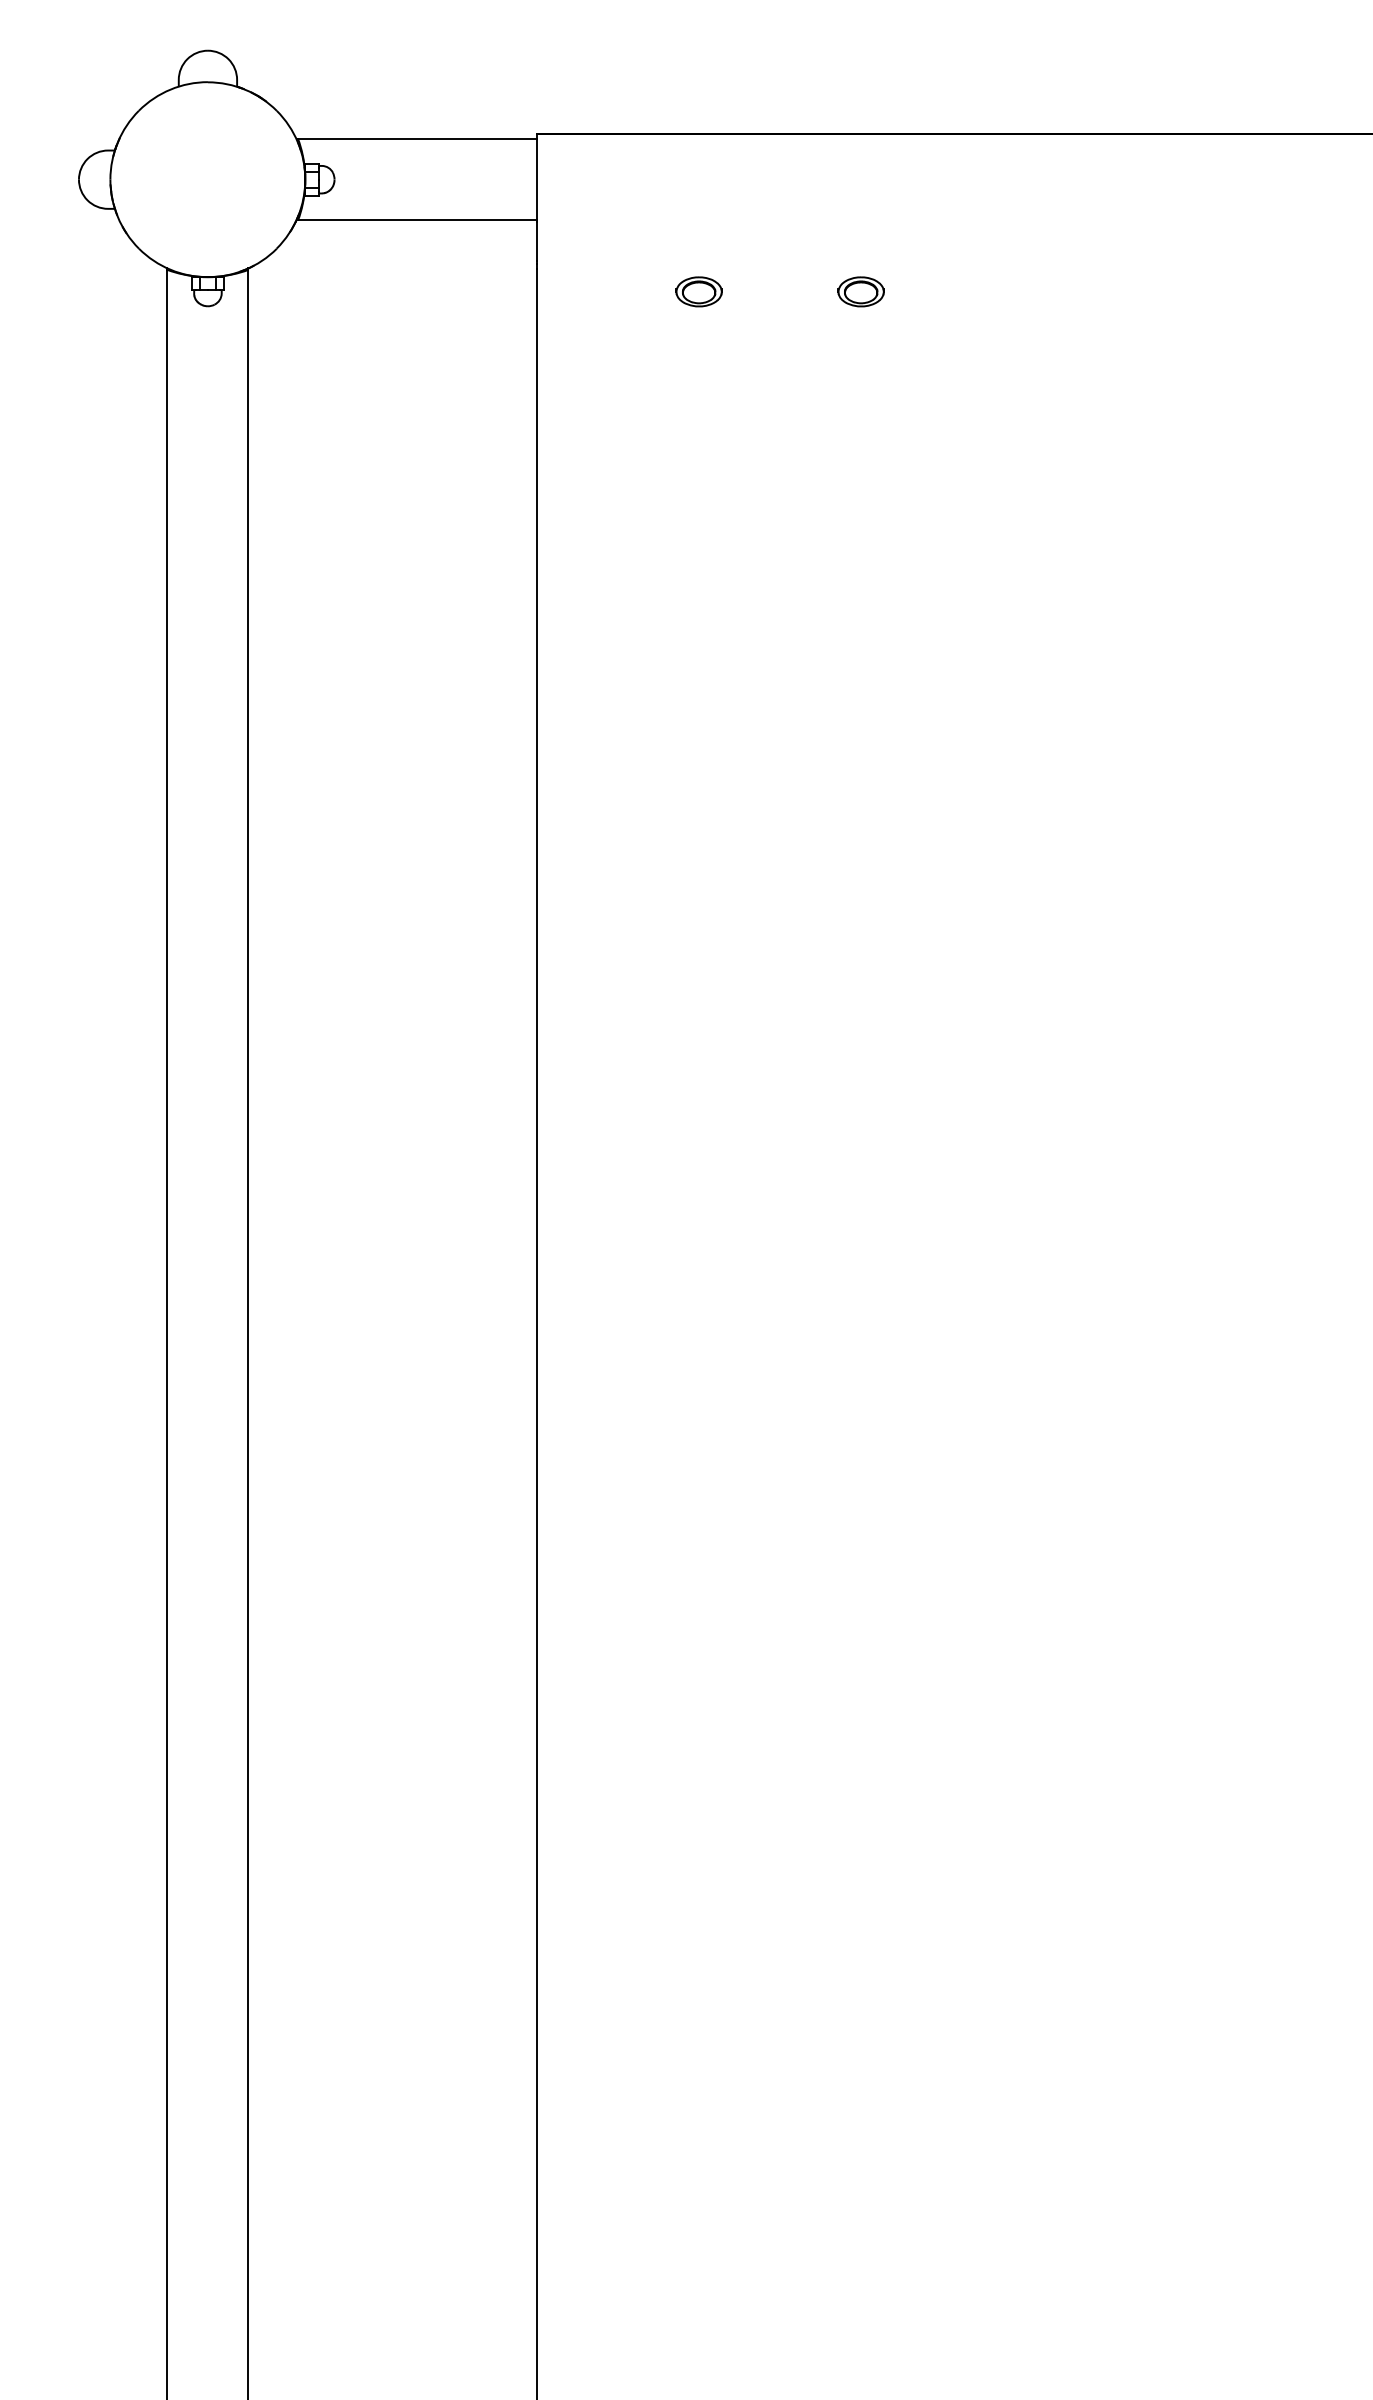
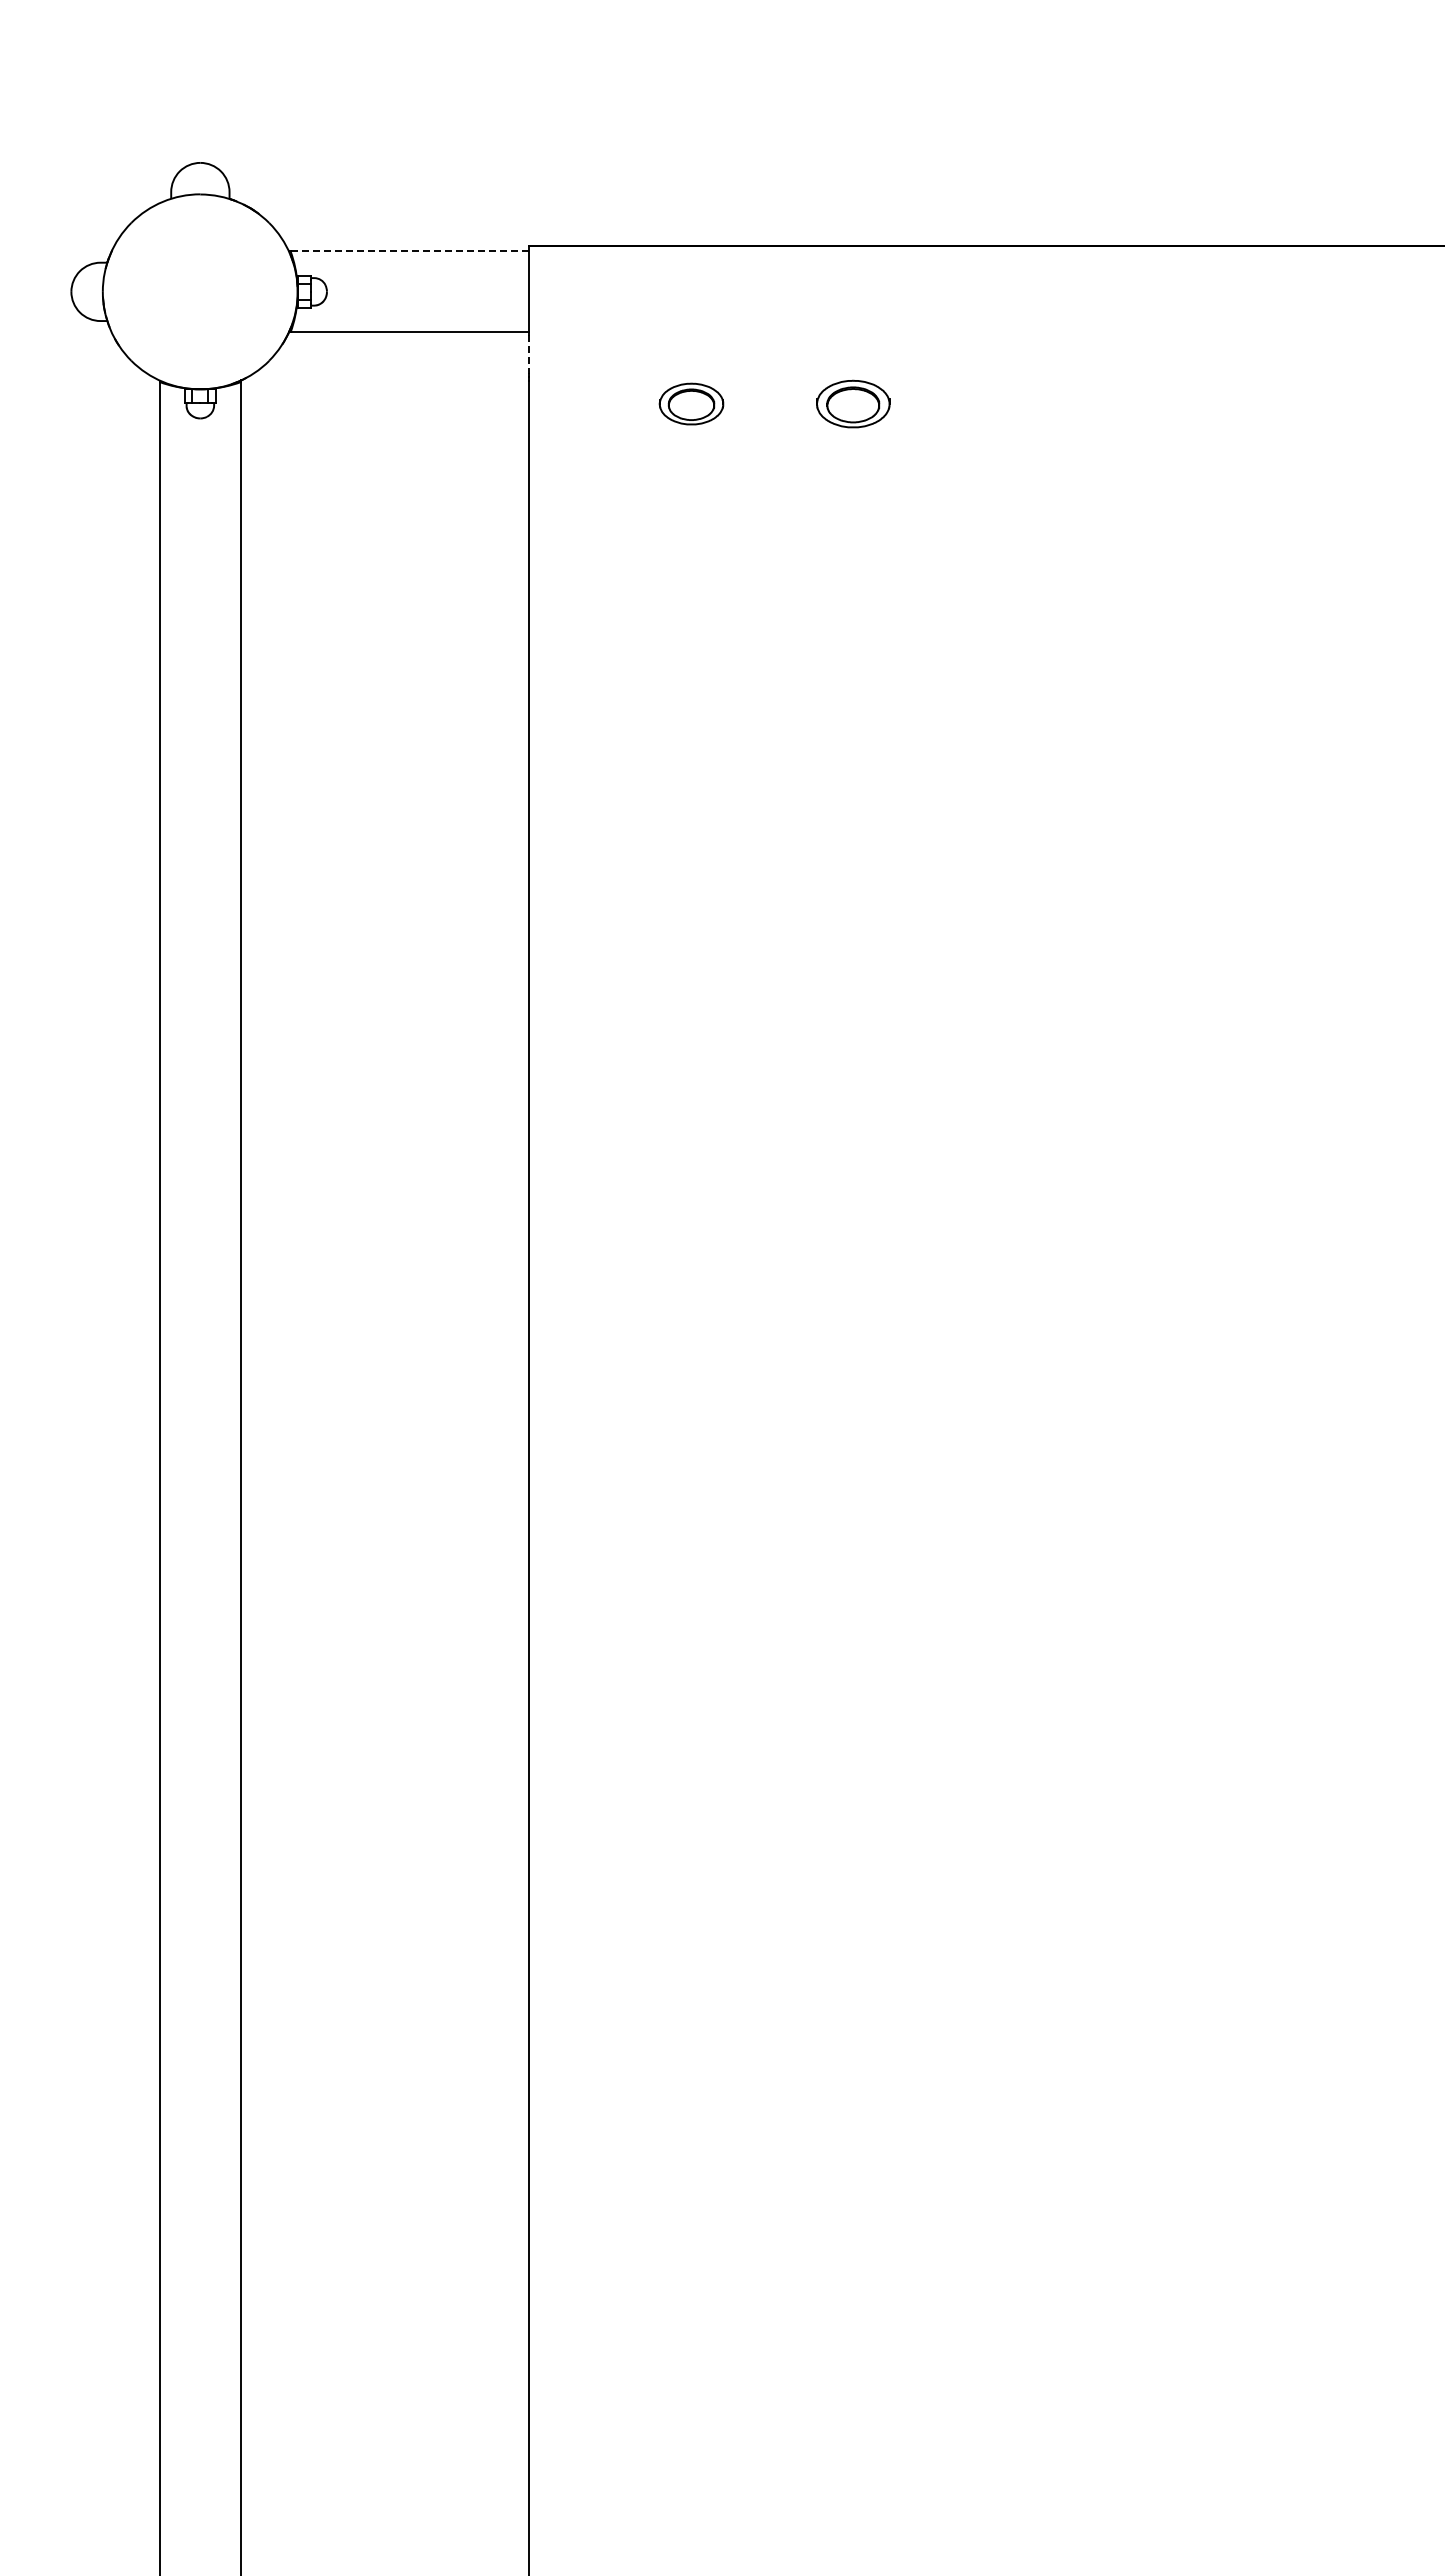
line: (418, 139) -> (410, 251), solid -> dashed
line: (537, 242) -> (529, 354), solid -> dashed
part: (699, 291) -> (691, 403), size x1.4
part: (861, 291) -> (853, 403), size x1.6

